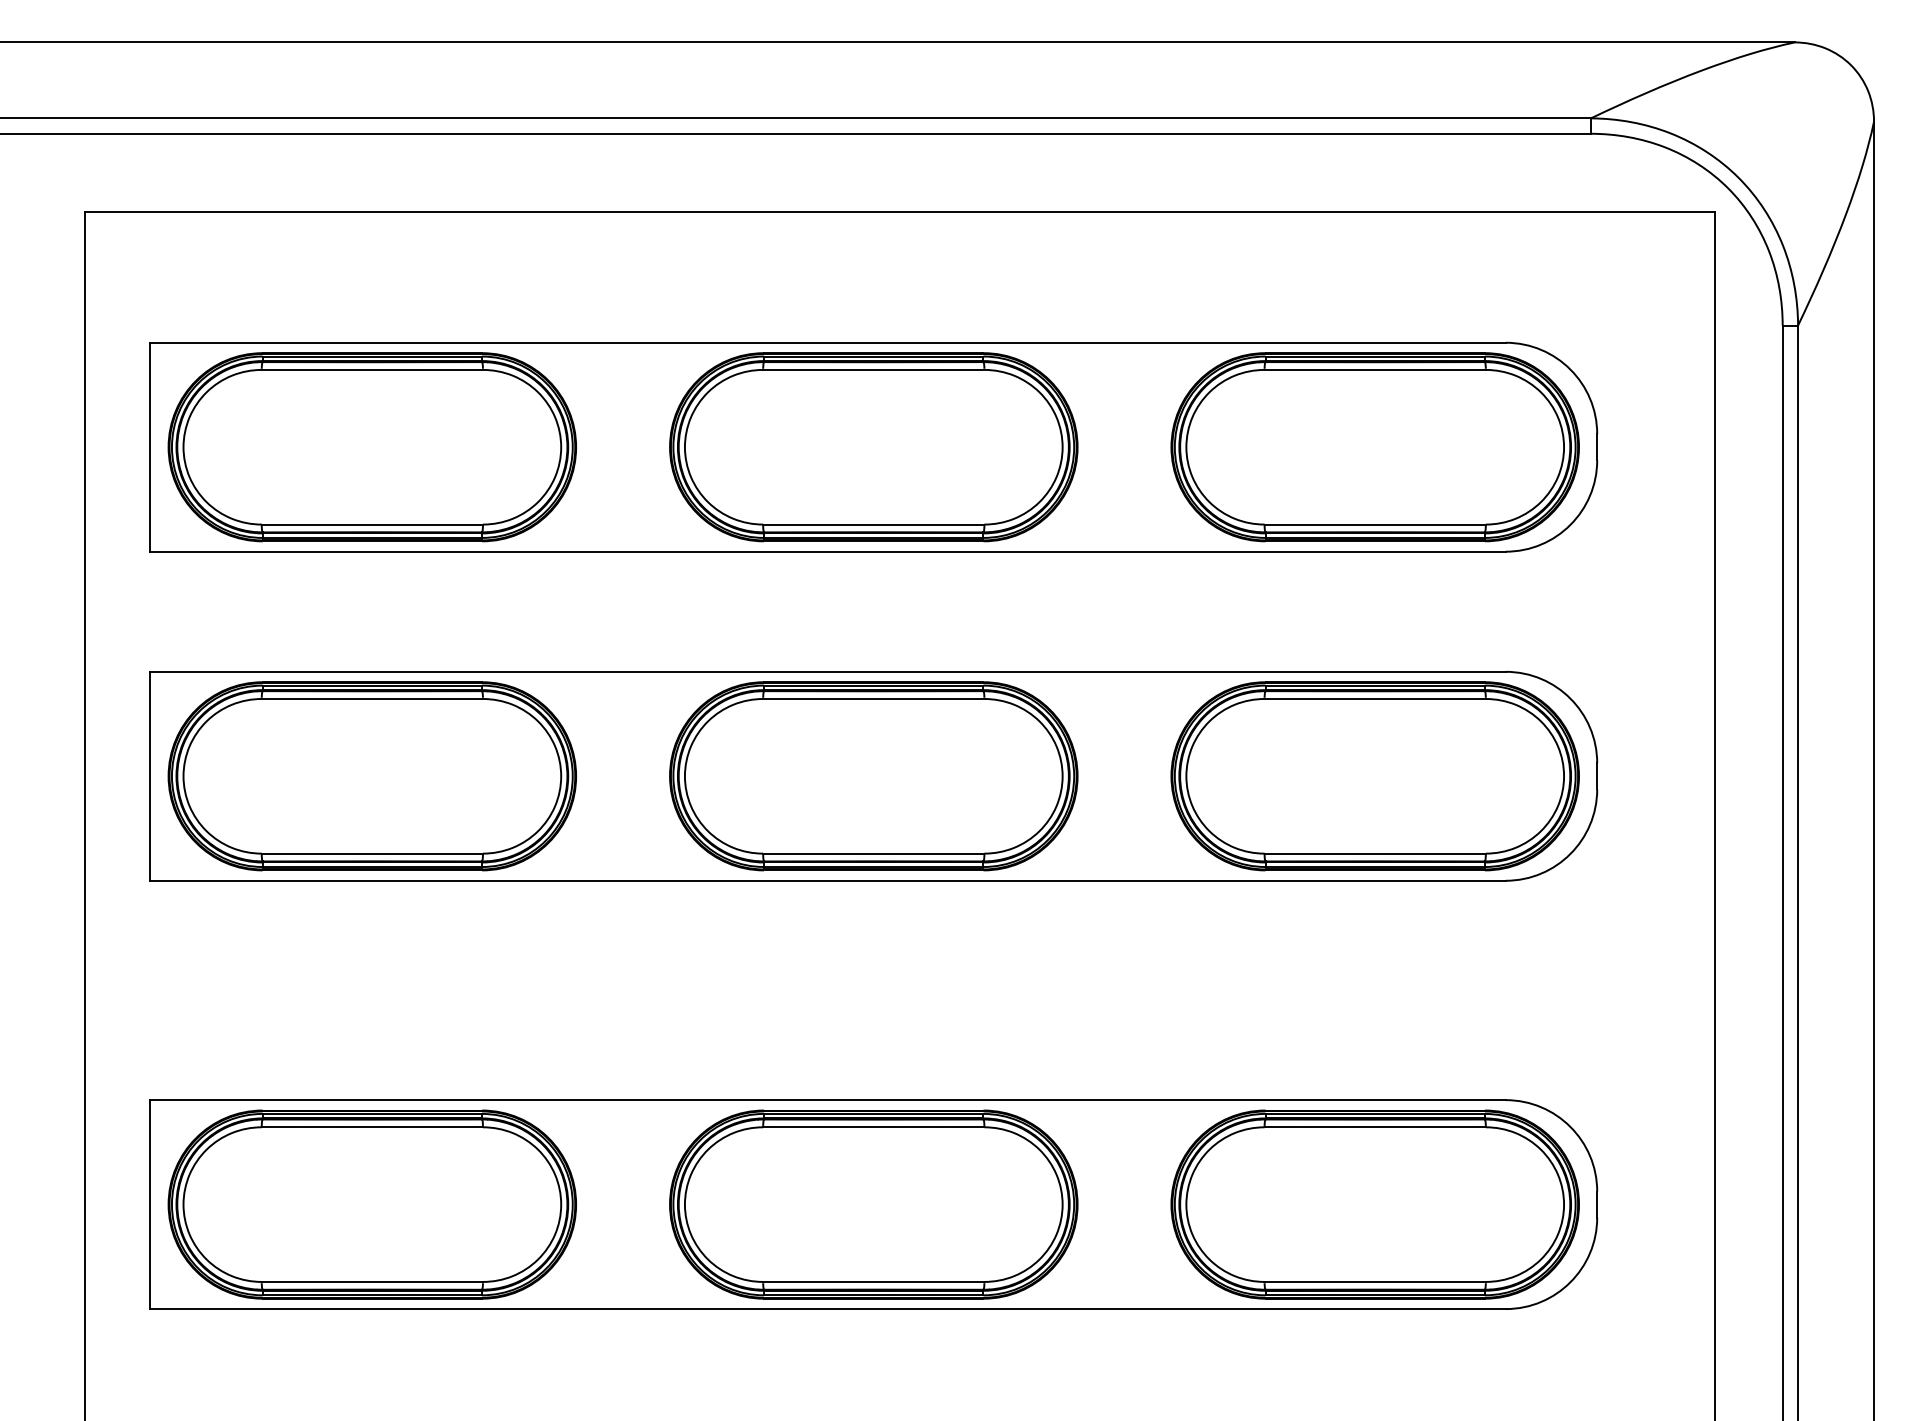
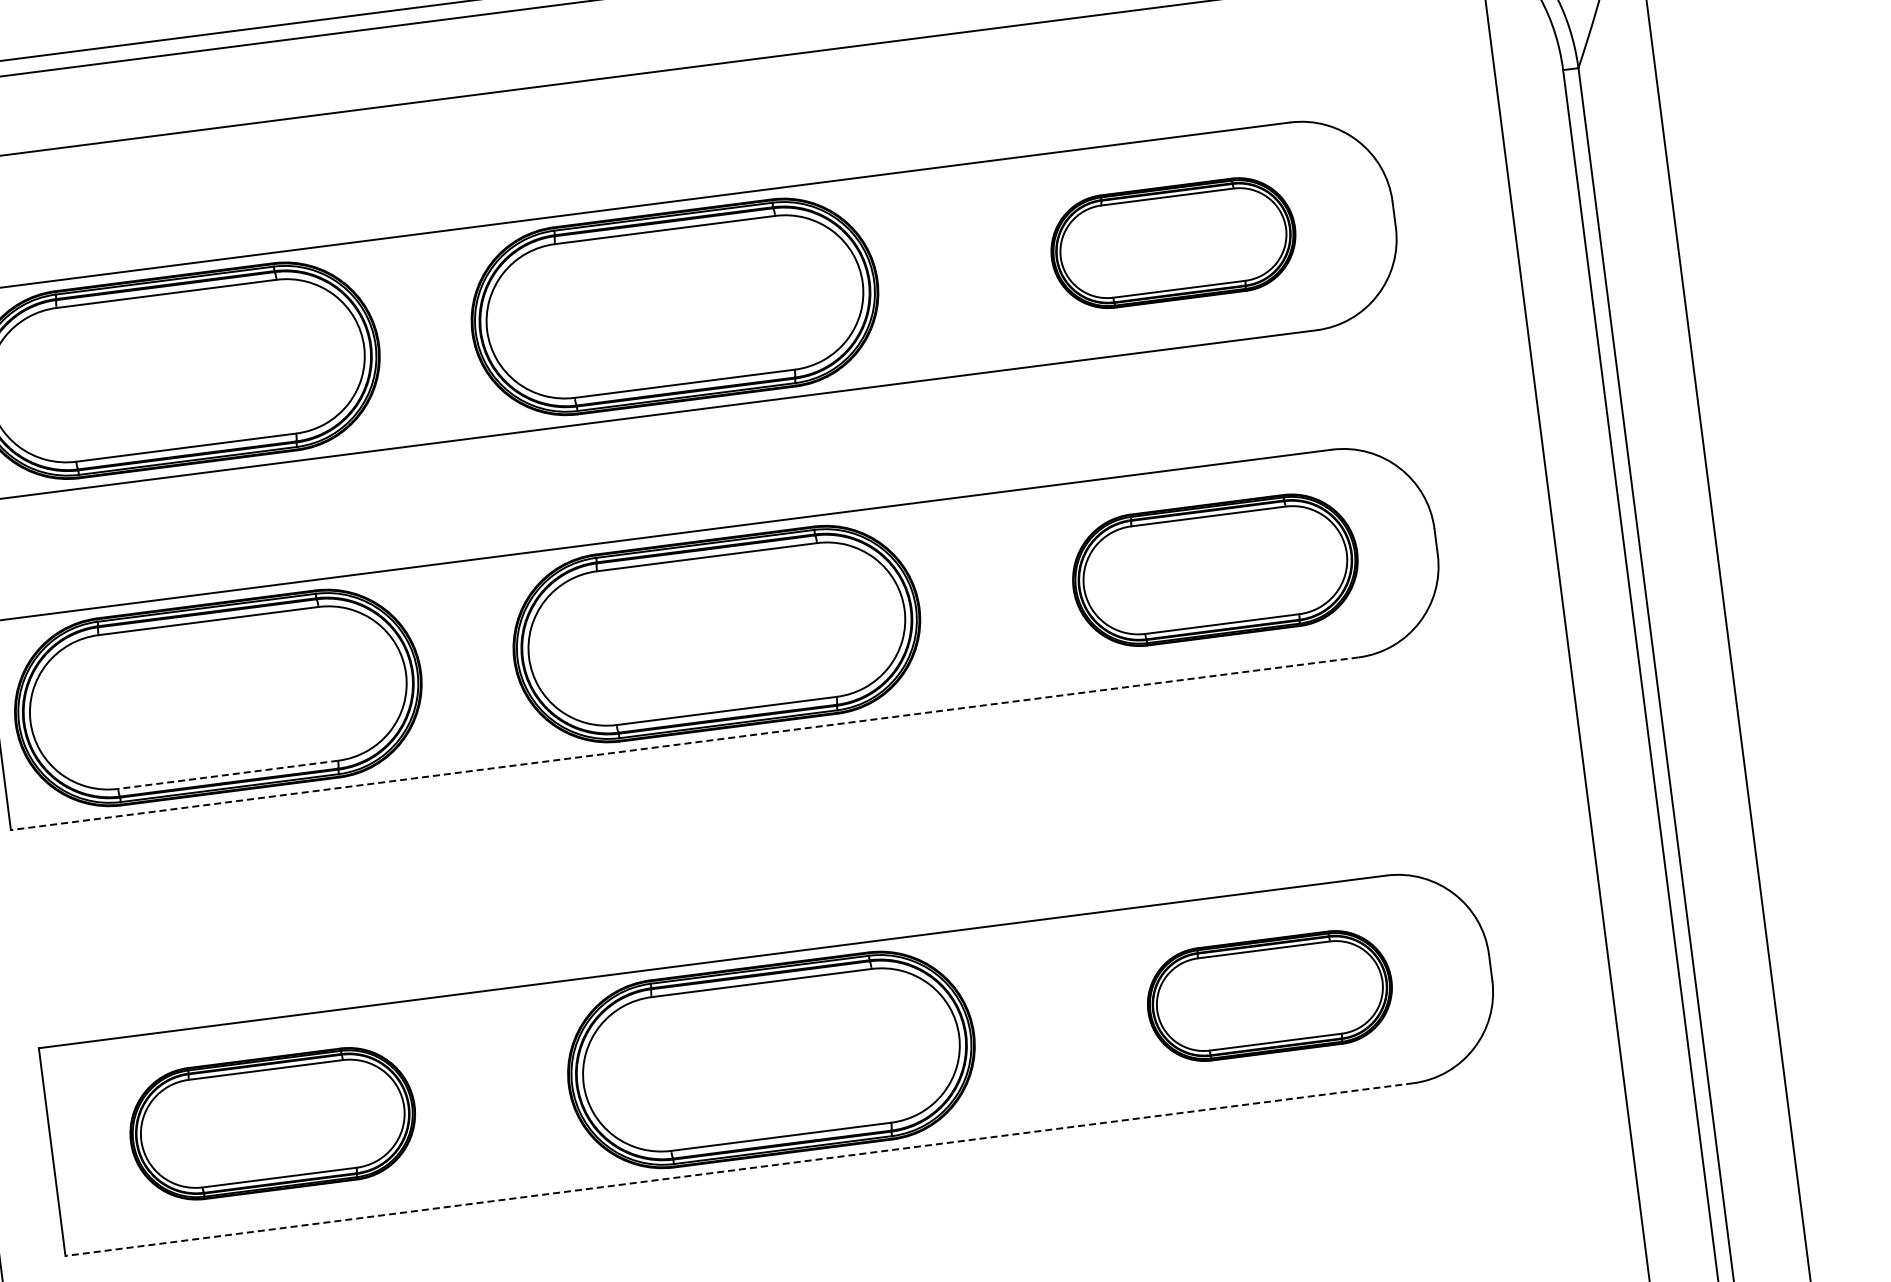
part: (1374, 447) -> (1172, 243), size x0.6
part: (1374, 776) -> (1214, 570), size x0.7
line: (372, 853) -> (228, 774), solid -> dashed
line: (828, 880) -> (685, 743), solid -> dashed
part: (371, 1204) -> (272, 1123), size x0.7
part: (1374, 1204) -> (1269, 996), size x0.6
line: (828, 1309) -> (739, 1169), solid -> dashed

